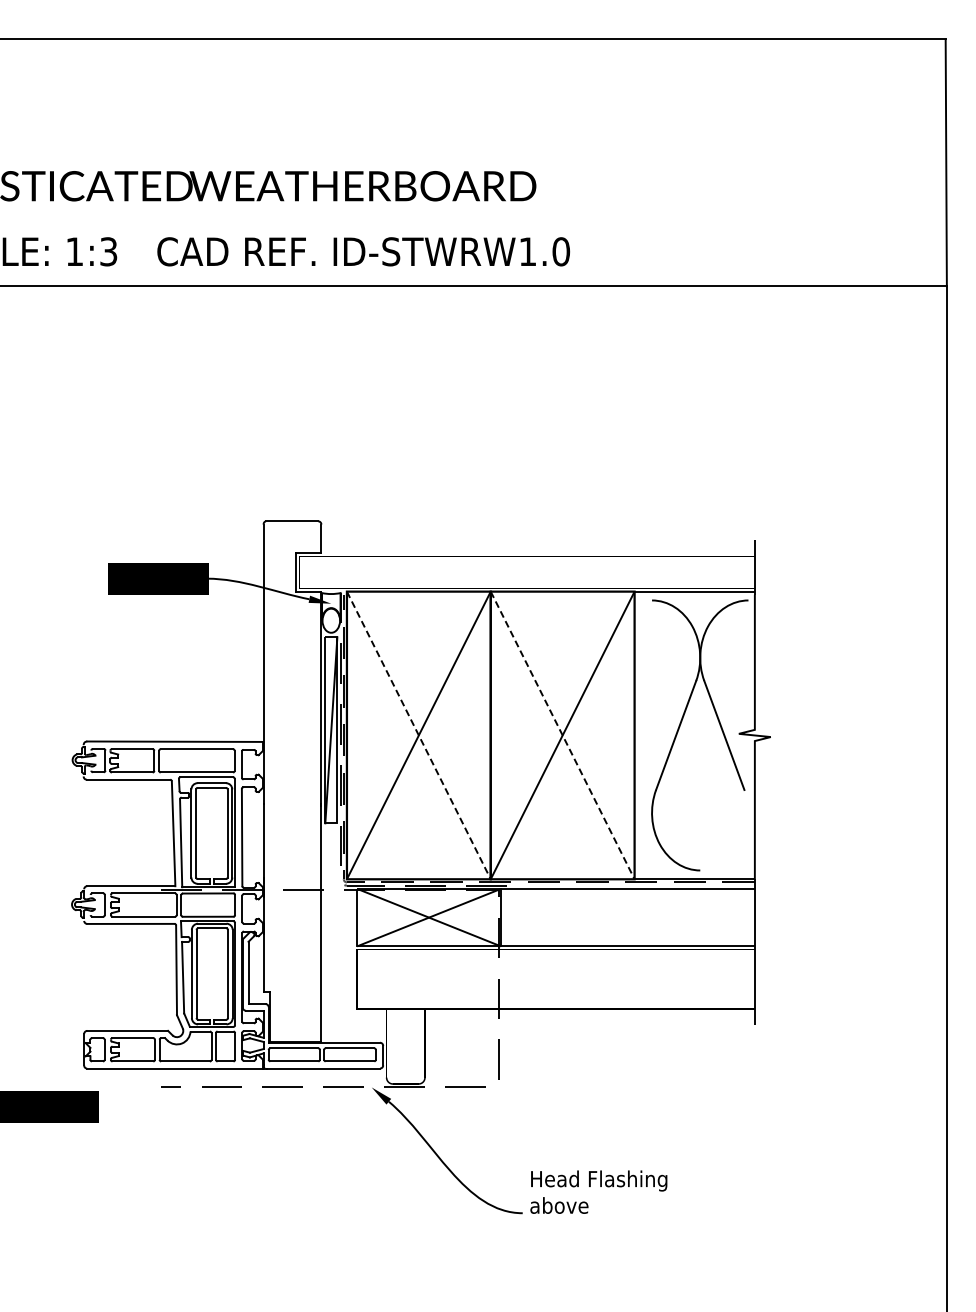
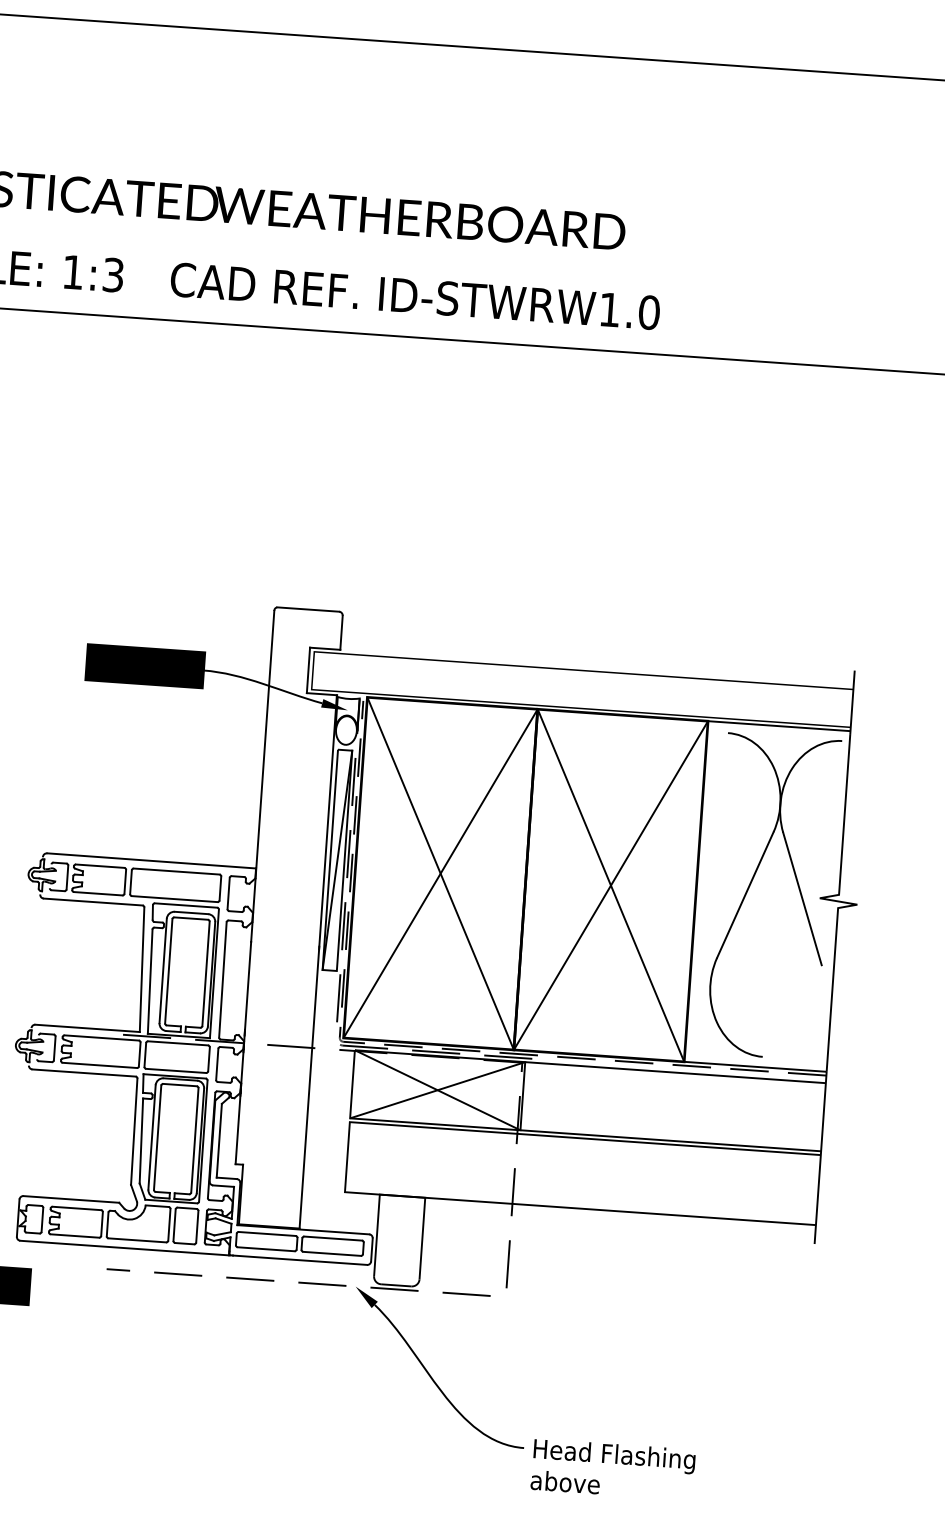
line: (418, 735) -> (440, 873), dashed -> solid
line: (562, 735) -> (610, 885), dashed -> solid
text: (598, 1191) -> (612, 1468), moved

